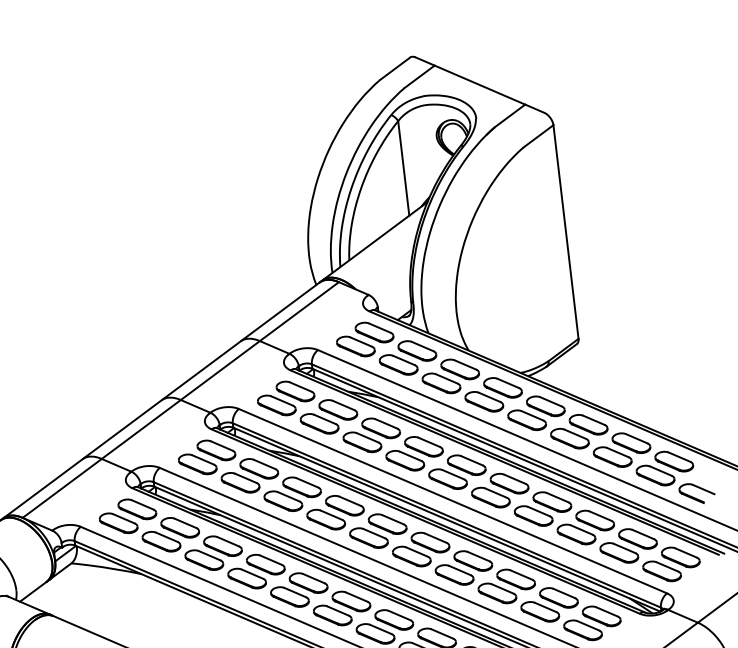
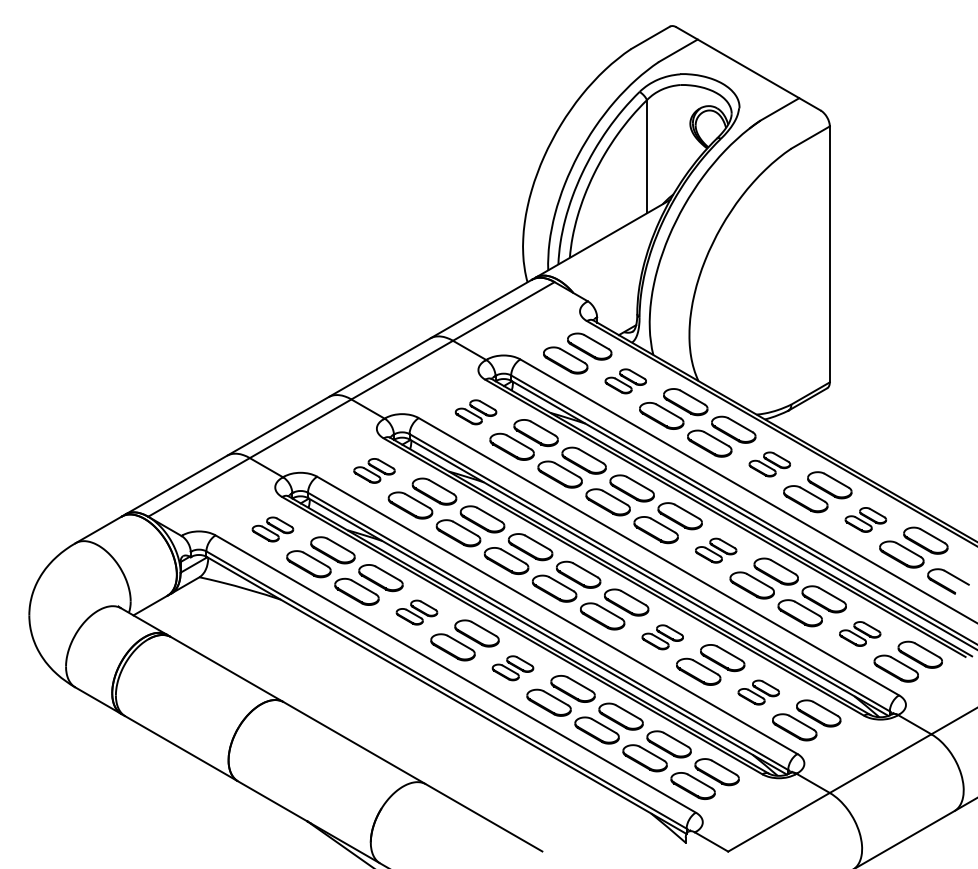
part: (407, 358) -> (625, 381), size x0.6
part: (285, 398) -> (475, 412), size x0.6
part: (536, 413) -> (769, 464), size x0.6
part: (621, 449) -> (865, 519), size x0.6
part: (207, 457) -> (374, 470), size x0.6
part: (499, 490) -> (715, 550), size x0.6
part: (127, 516) -> (272, 529), size x0.6
part: (627, 545) -> (859, 633), size x0.6
part: (463, 568) -> (662, 637), size x0.6
part: (256, 571) -> (416, 612), size x0.6
part: (549, 604) -> (758, 692), size x0.6
part: (341, 608) -> (512, 668), size x0.6

